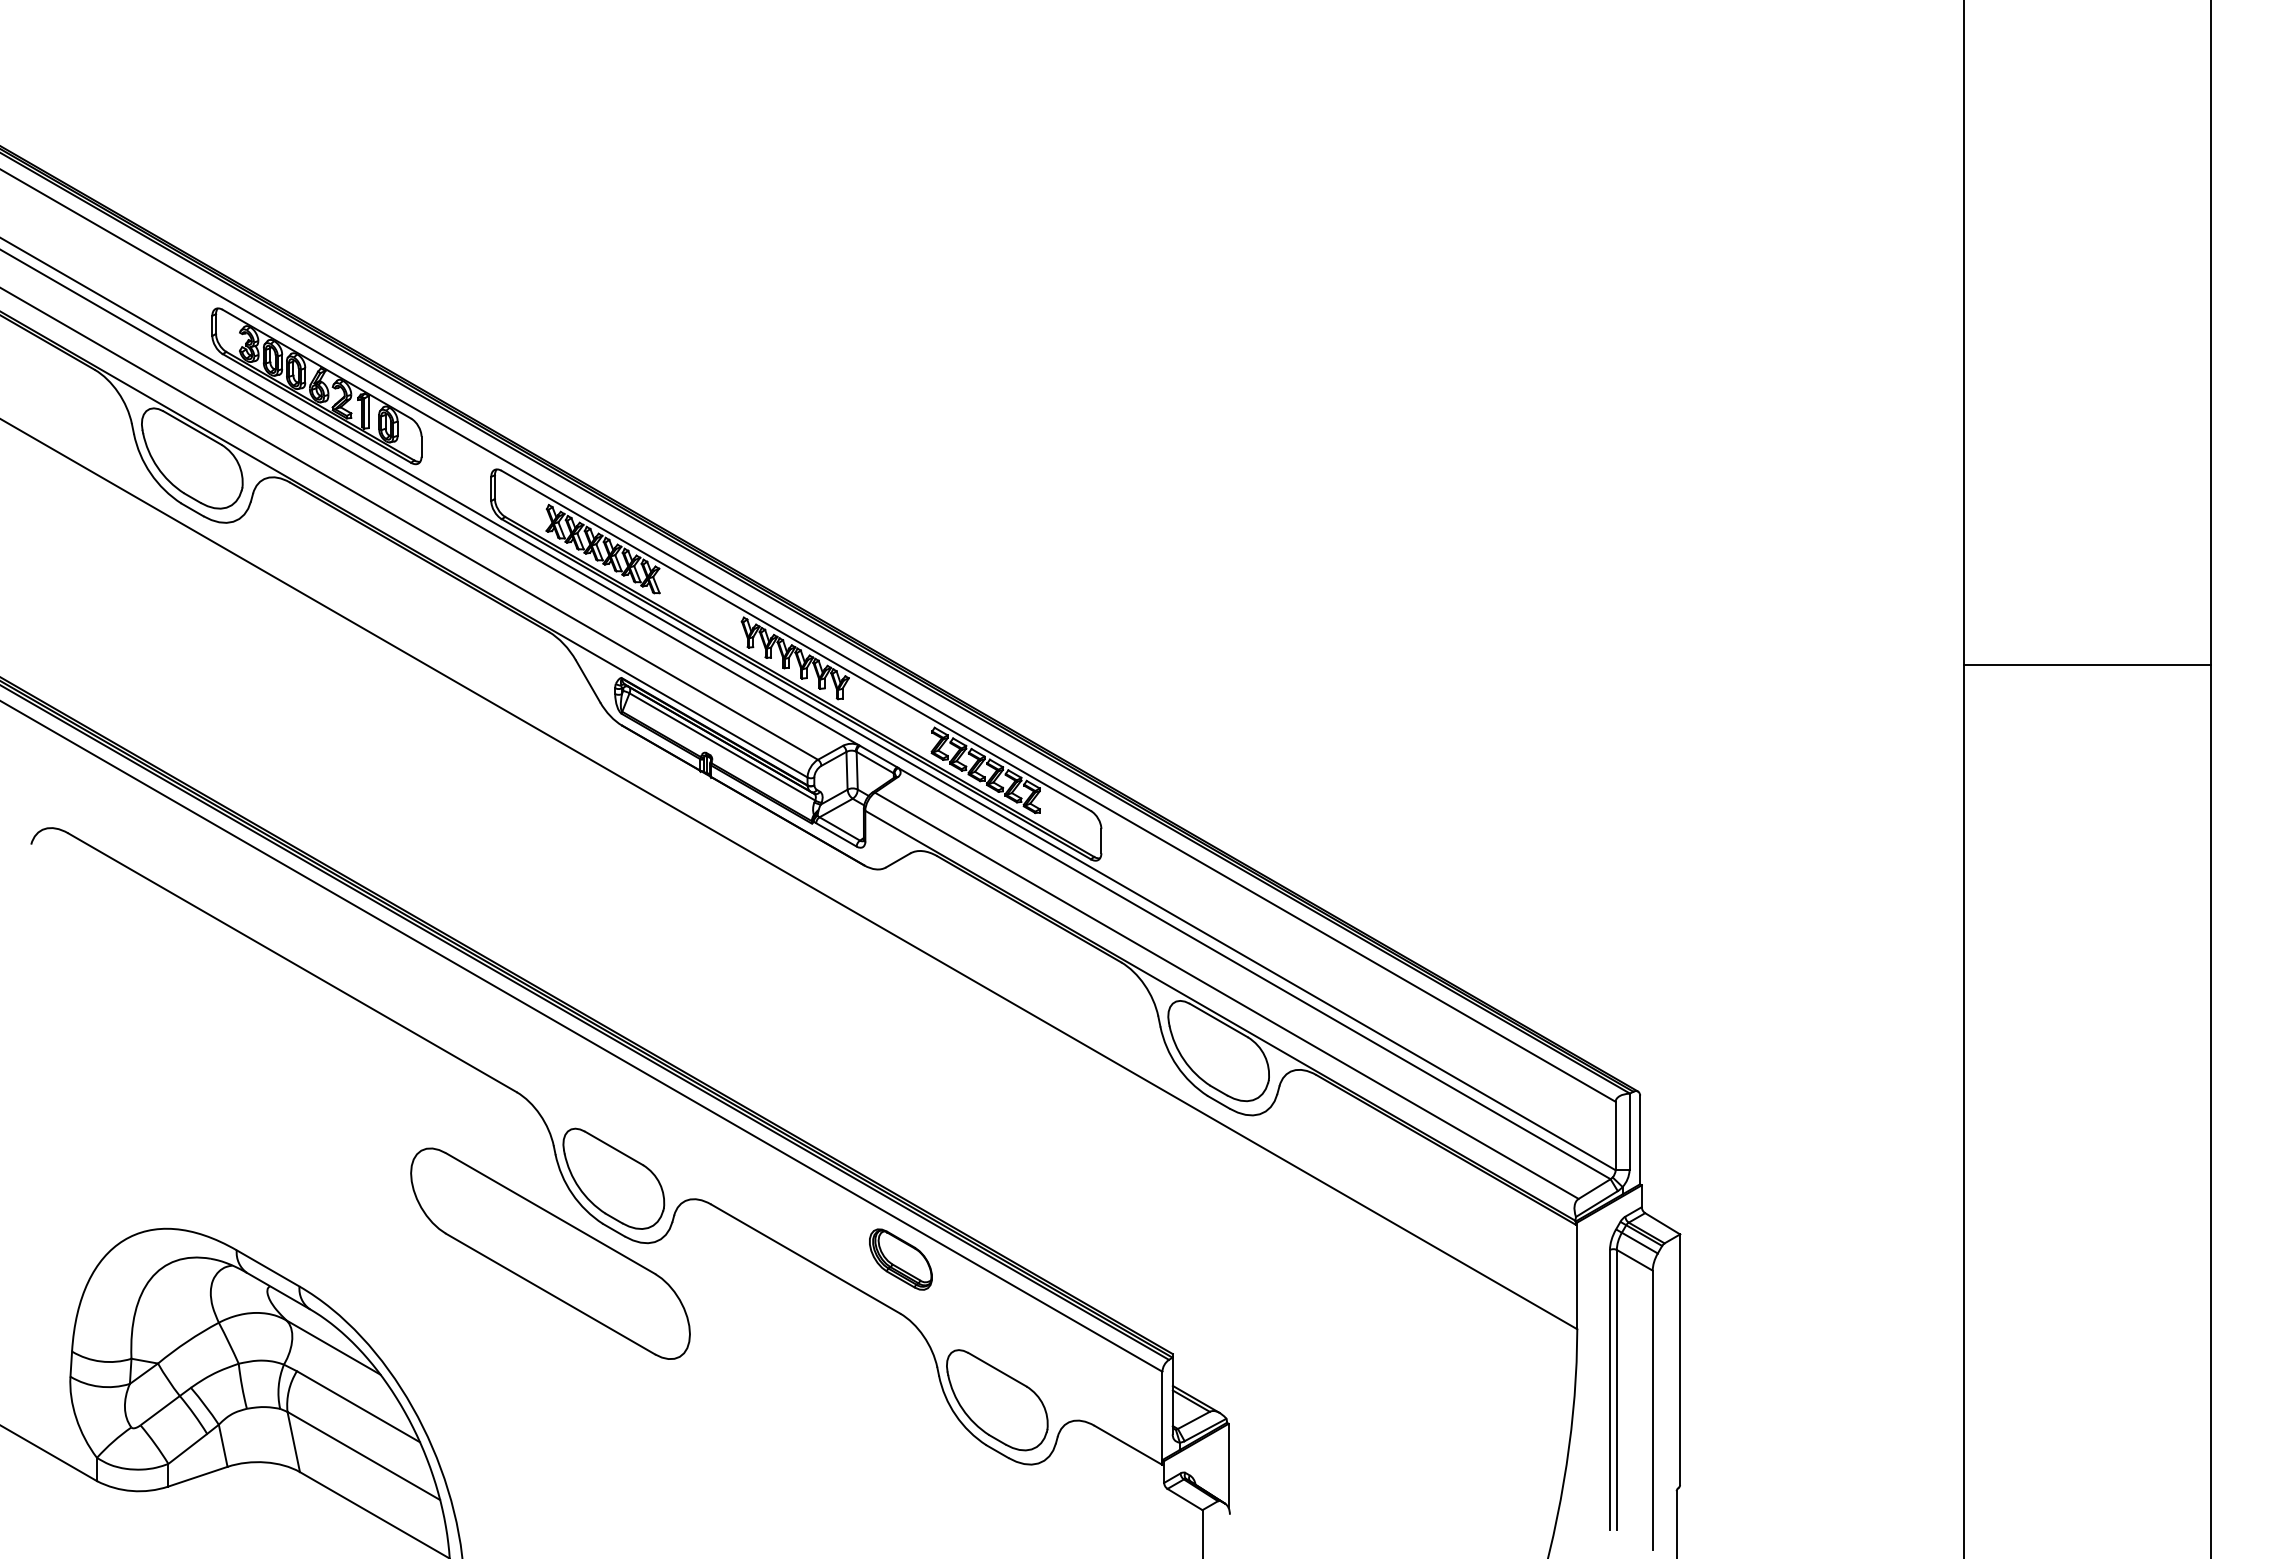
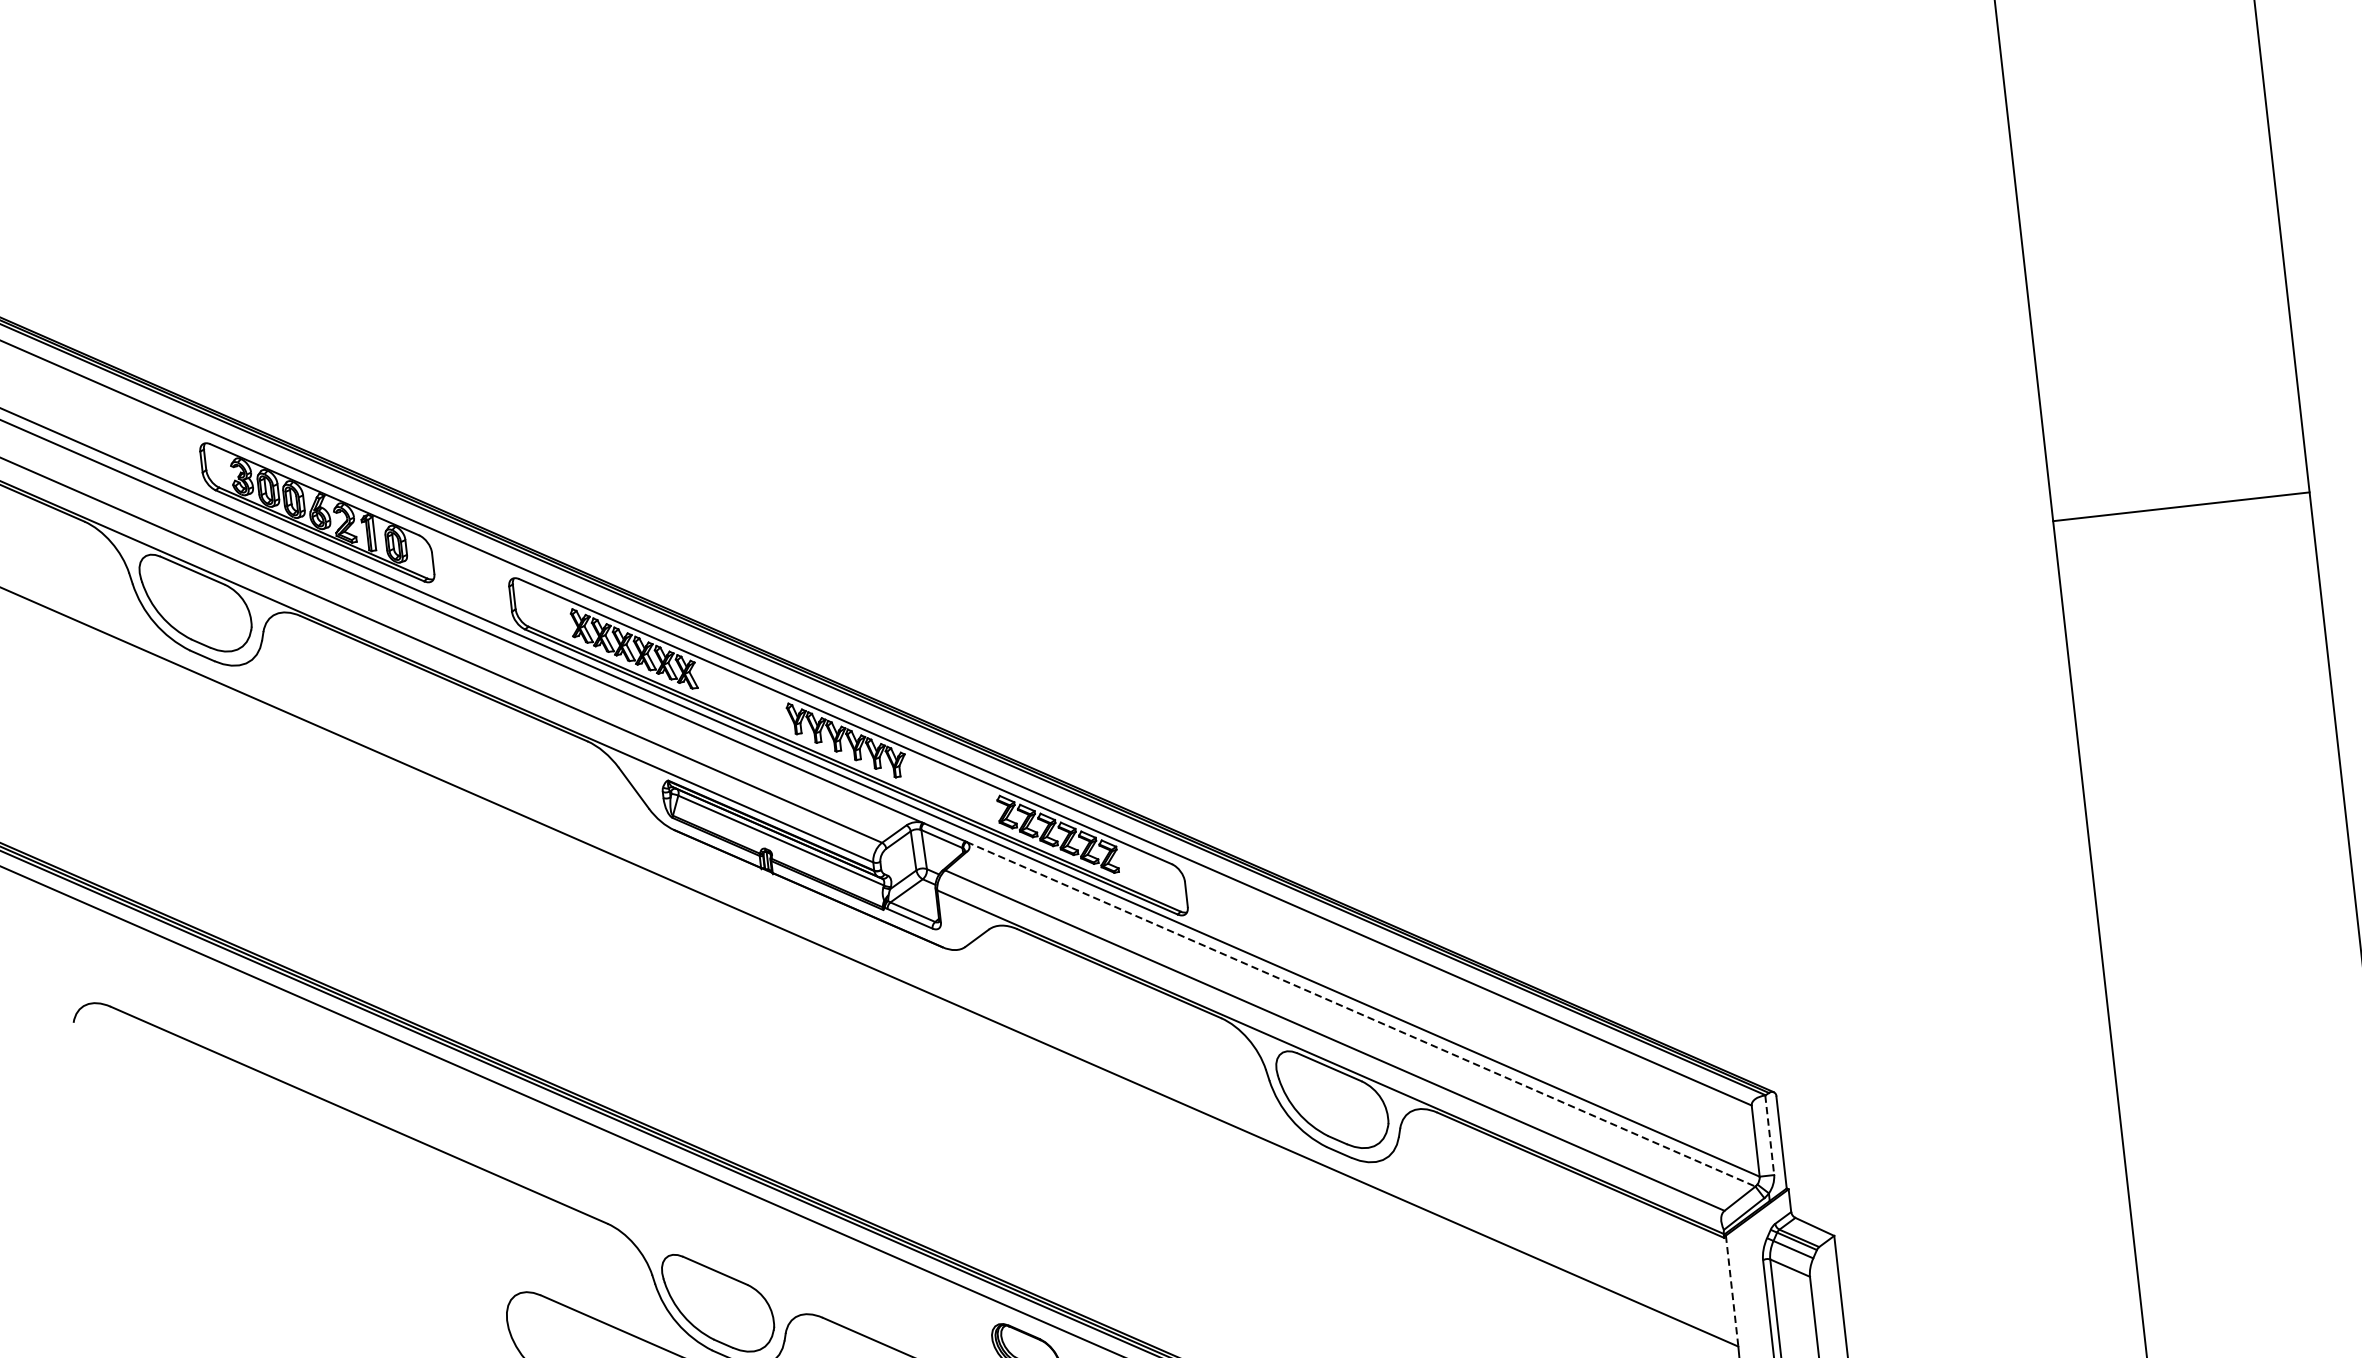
line: (2087, 665) -> (2181, 507), moved
line: (1254, 973) -> (1361, 1014), solid -> dashed
line: (1629, 1132) -> (1769, 1135), solid -> dashed
line: (1577, 1276) -> (1732, 1291), solid -> dashed

